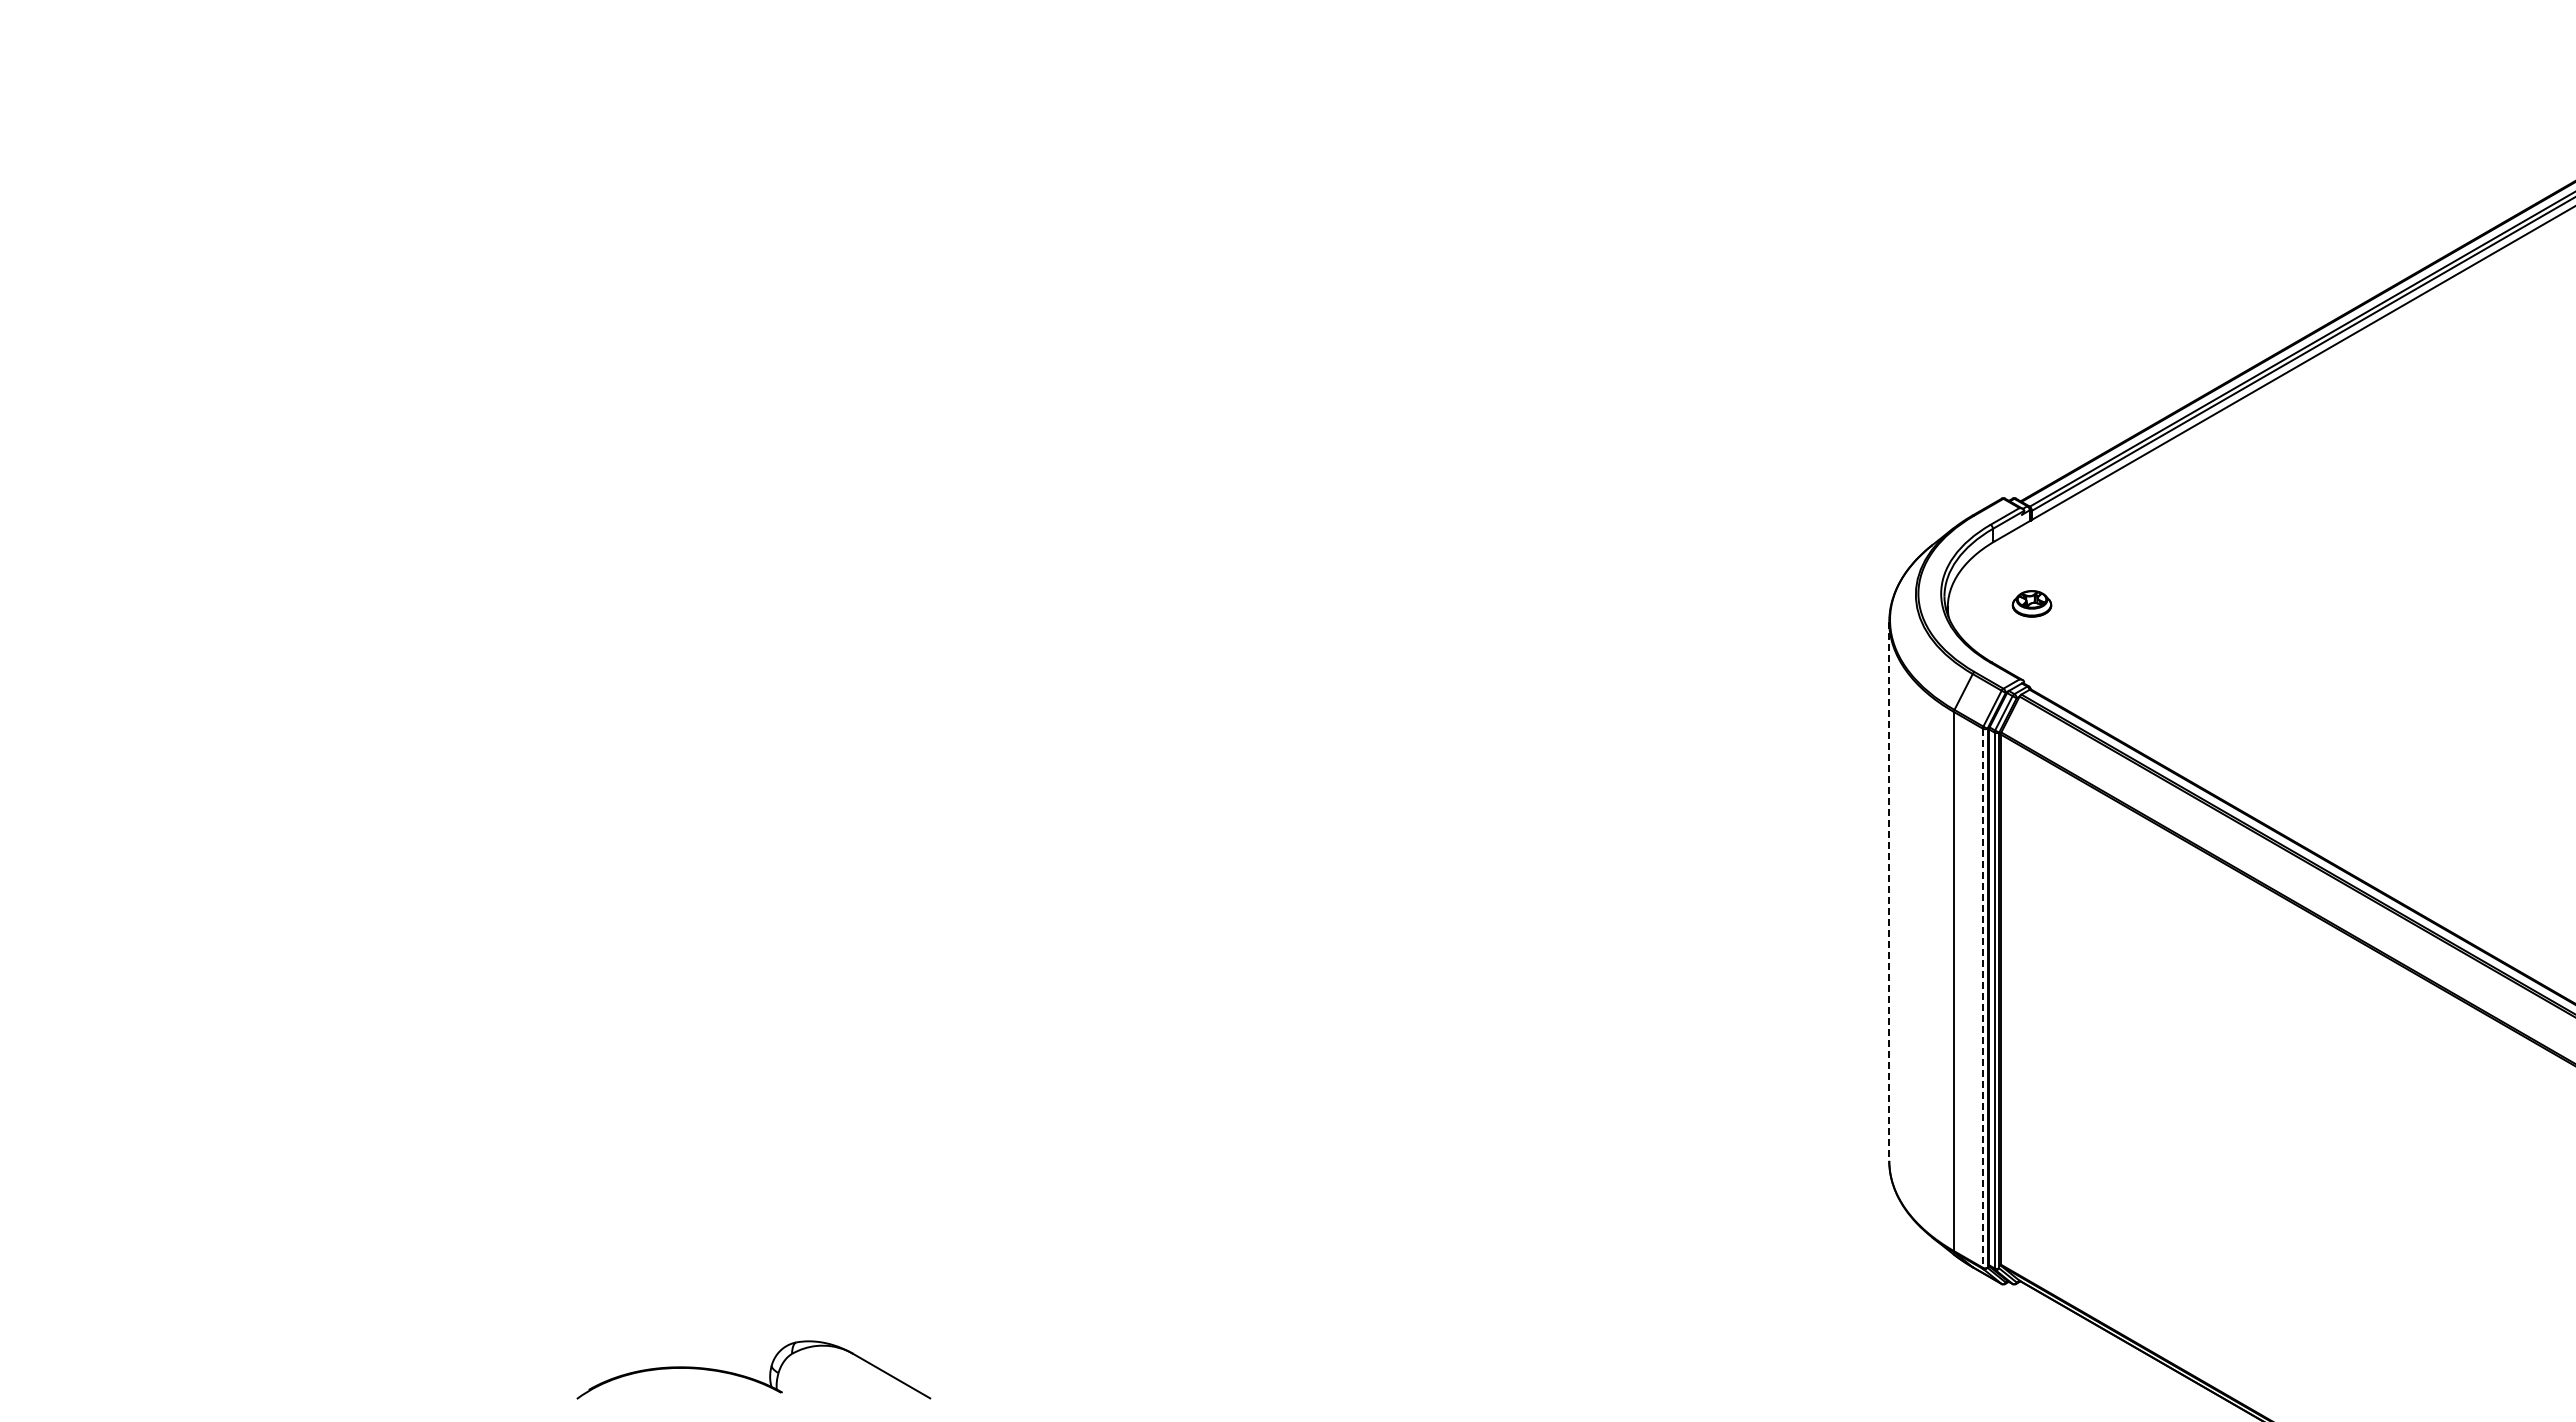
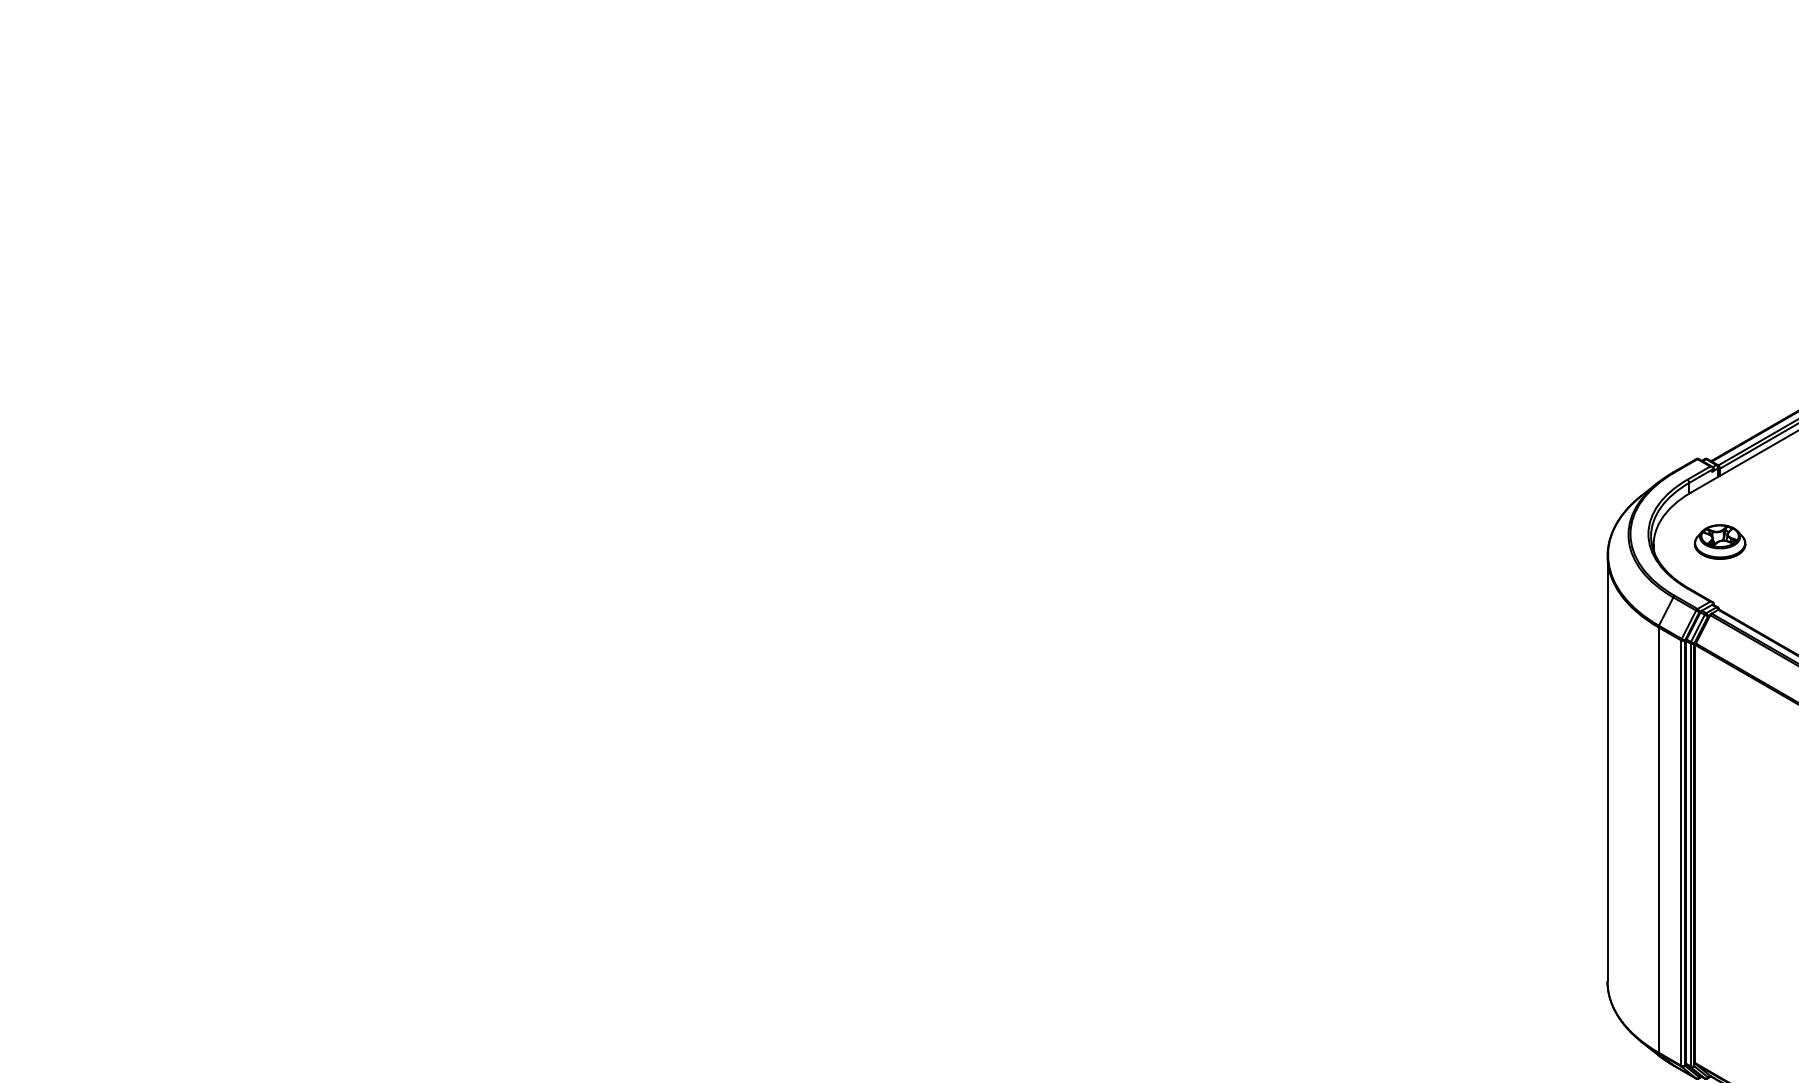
part: (2031, 603) -> (1719, 541), size x1.67
line: (1889, 891) -> (1607, 768), dashed -> solid
line: (1982, 998) -> (1681, 853), dashed -> solid

